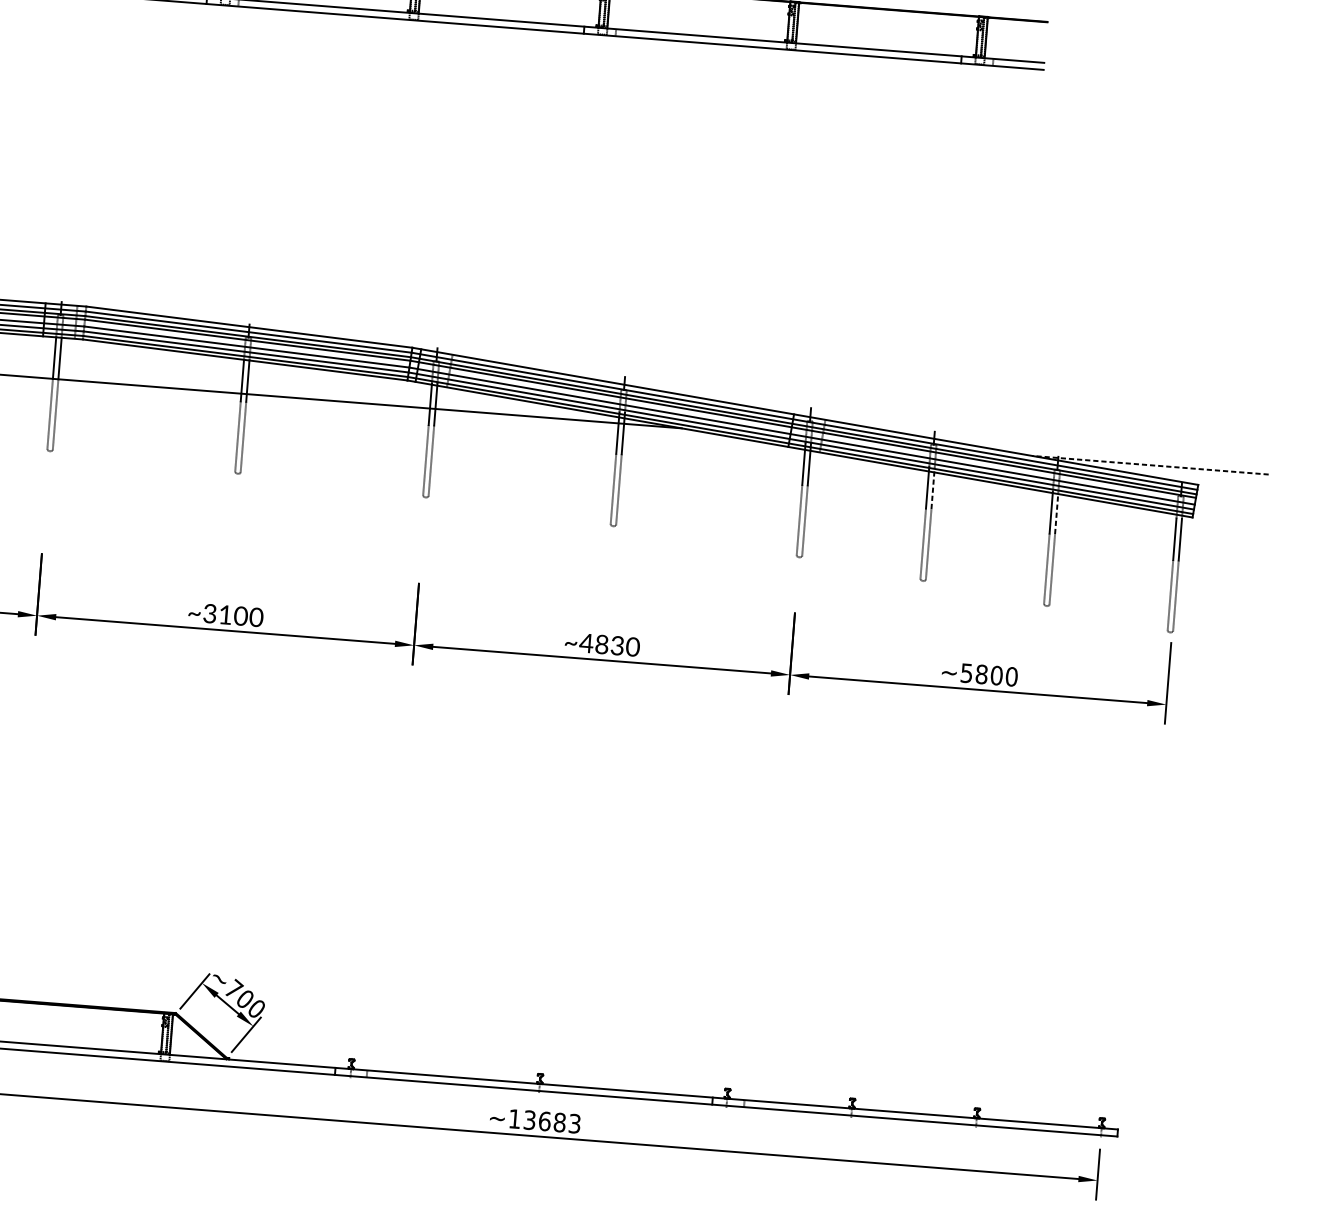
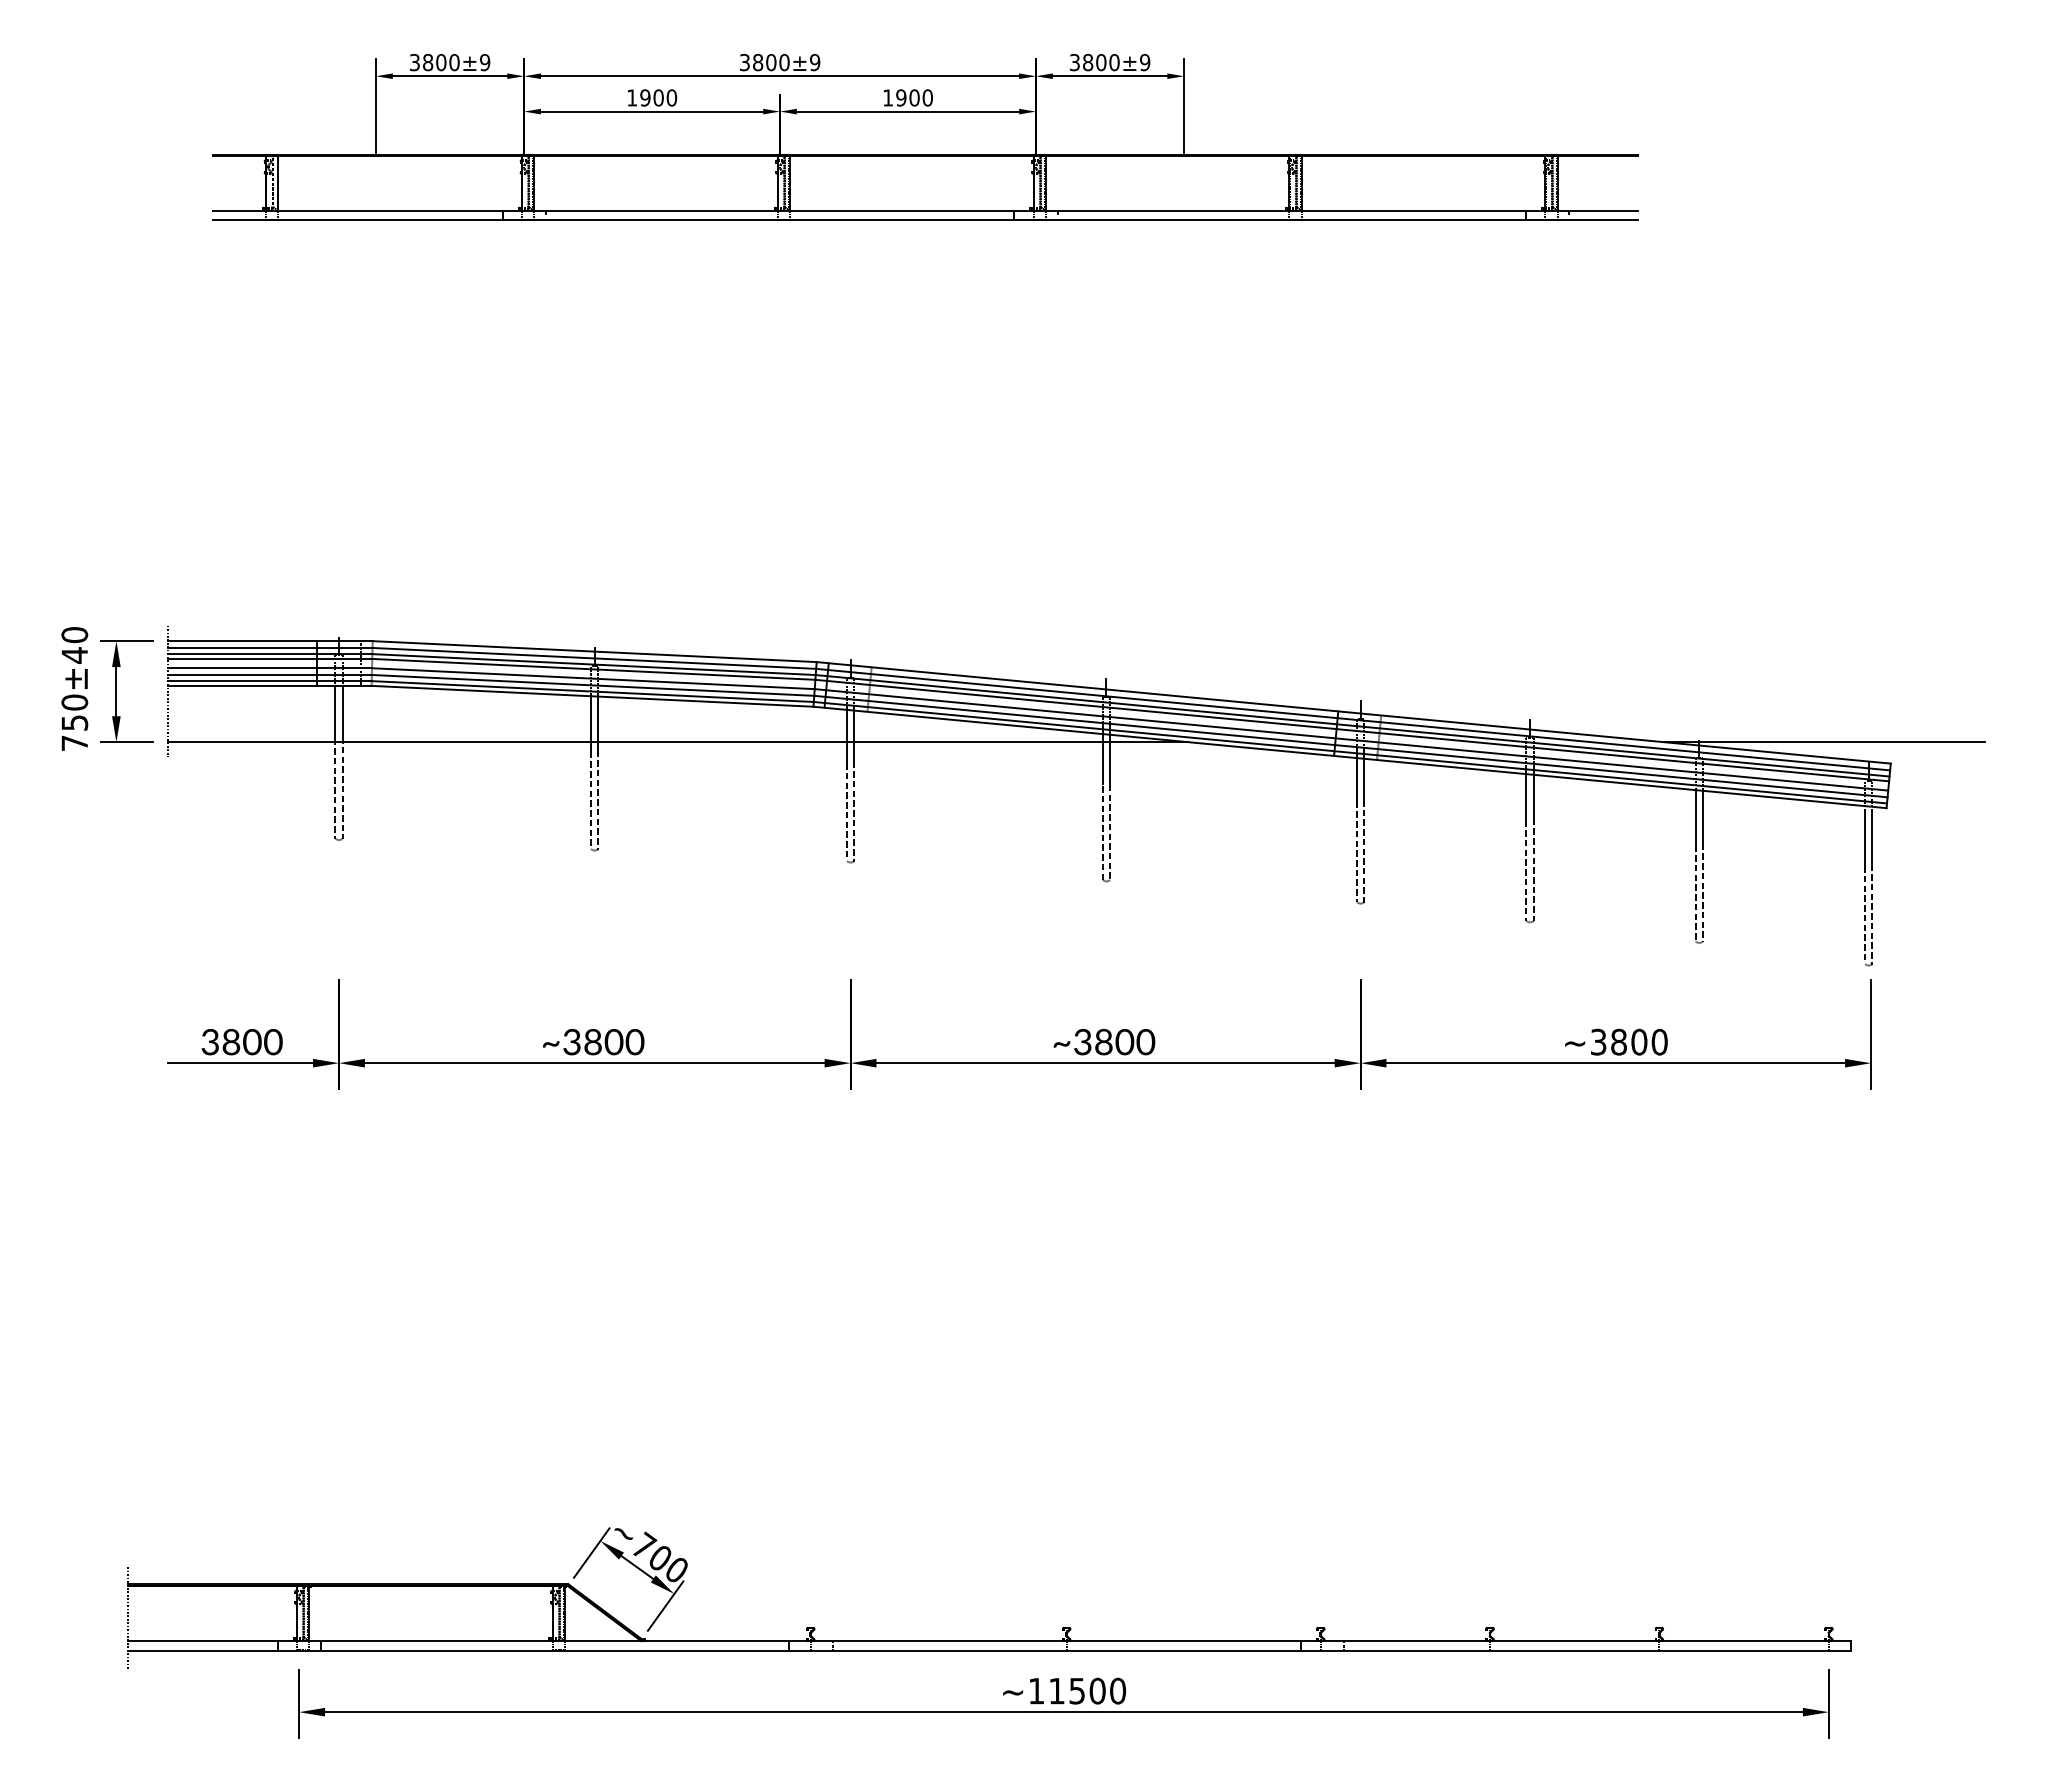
line: (1149, 465) -> (1823, 742), dashed -> solid
line: (933, 487) -> (1533, 795), dashed -> solid
line: (1056, 512) -> (1702, 816), dashed -> solid
text: (225, 615) -> (592, 1042), ~3100 -> ~3800
text: (601, 644) -> (1103, 1042), ~4830 -> ~3800
text: (966, 672) -> (1598, 1041), ~5800 -> ~3800
text: (552, 1121) -> (1087, 1690), ~13683 -> ~11500

